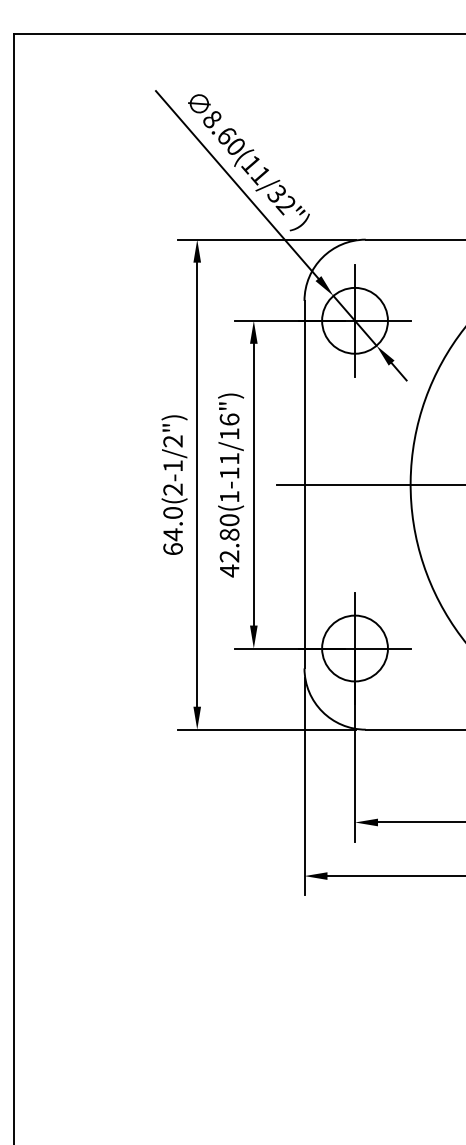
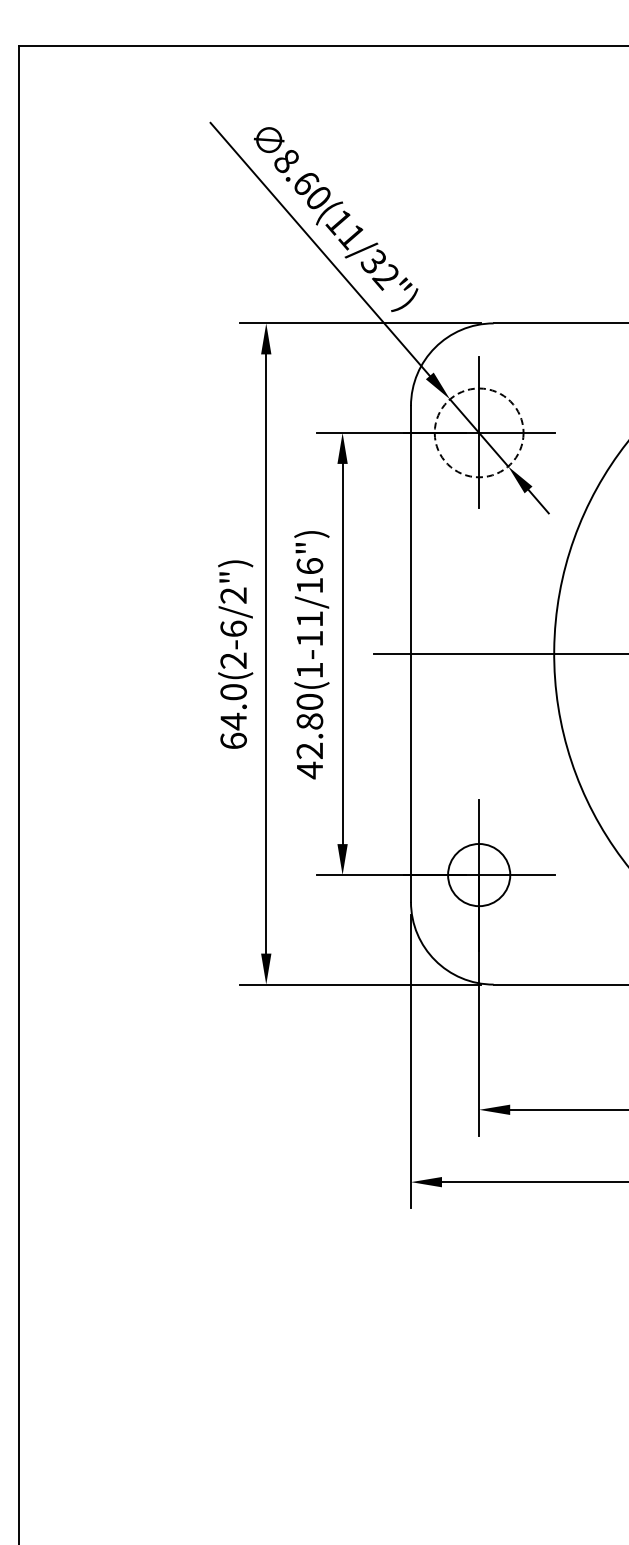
circle: (354, 320) -> (478, 432), solid -> dashed
text: (172, 465) -> (233, 628), 64.0(2-1/2") -> 64.0(2-6/2")
circle: (354, 648) -> (478, 874), size x0.7

